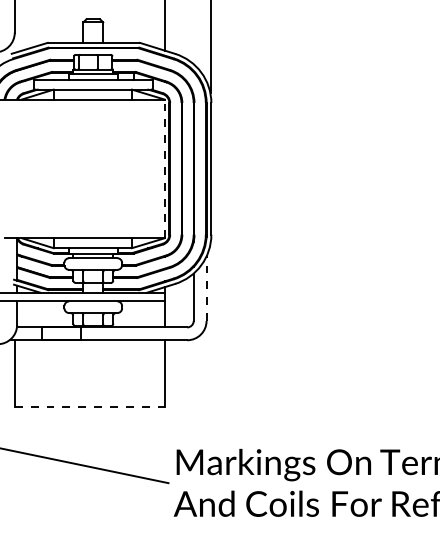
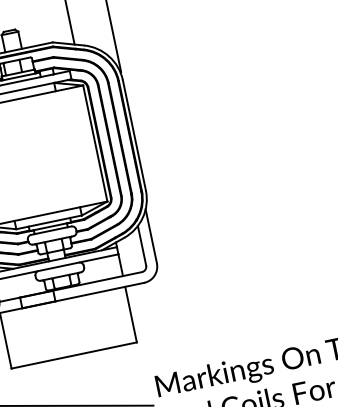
line: (164, 168) -> (95, 143), dashed -> solid
line: (206, 288) -> (151, 236), dashed -> solid
line: (89, 406) -> (73, 355), dashed -> solid

